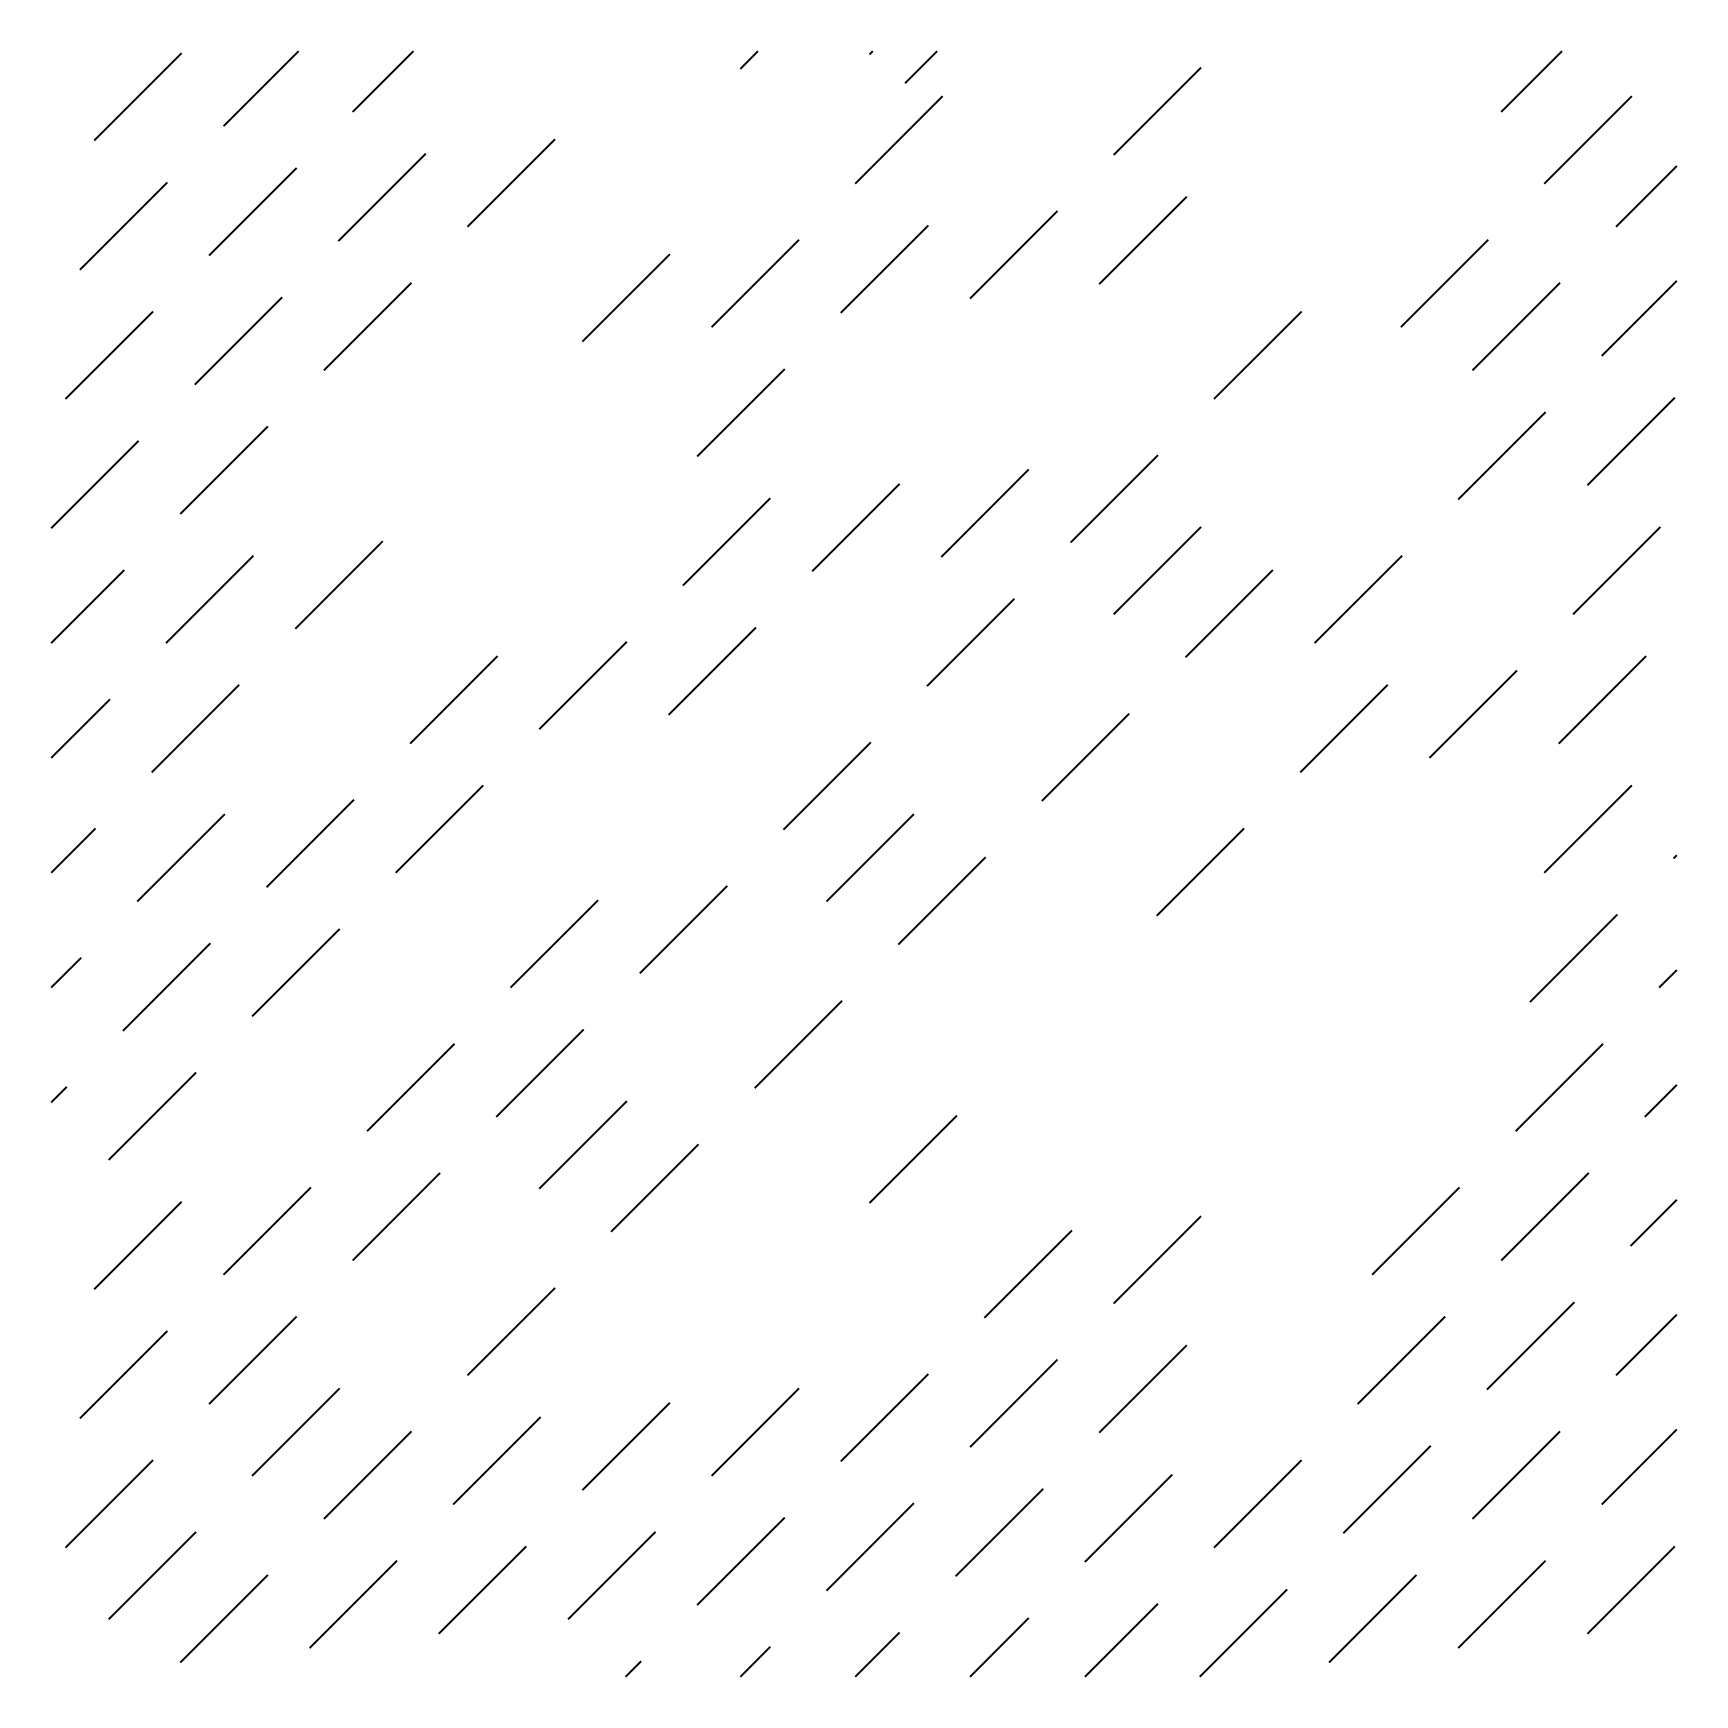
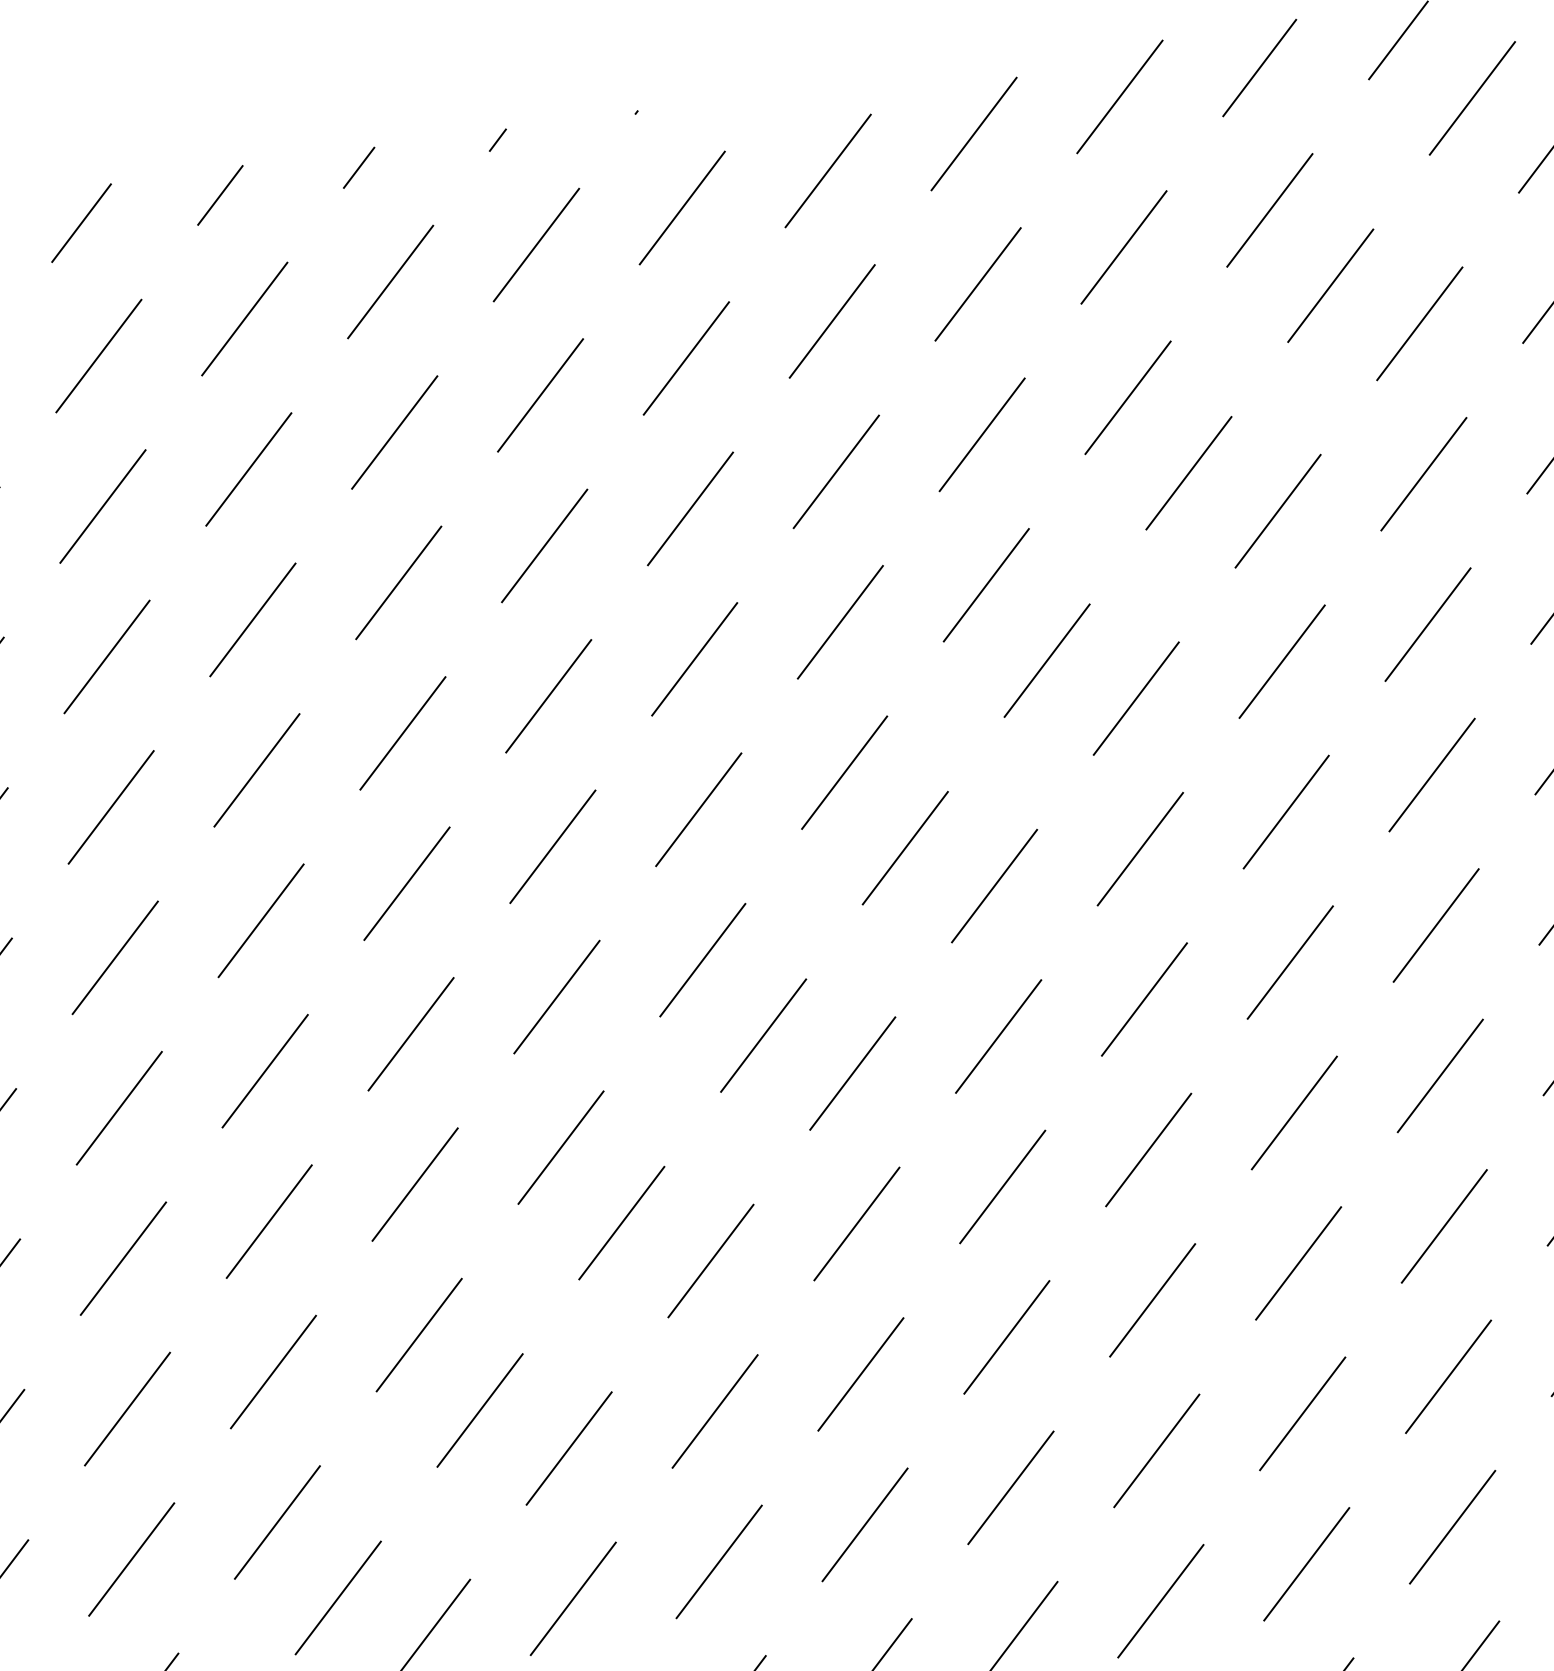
line: (920, 66) -> (358, 167), moved
line: (504, 73) -> (219, 194), added
line: (1409, 88) -> (1259, 67), added
line: (1286, 96) -> (1119, 96), added
line: (1028, 125) -> (828, 170), added
line: (769, 154) -> (536, 245), added
line: (640, 168) -> (390, 281), added
line: (1401, 211) -> (1269, 210), added
line: (1272, 226) -> (1124, 247), added
line: (496, 312) -> (248, 469), added
line: (1128, 369) -> (982, 434), added
line: (999, 383) -> (836, 471), added
line: (870, 398) -> (690, 508), added
line: (611, 427) -> (398, 583), added
line: (1300, 427) -> (1188, 473), added
line: (482, 441) -> (252, 620), added
line: (353, 455) -> (107, 656), added
line: (1372, 470) -> (1277, 511), added
line: (597, 556) -> (403, 733), added
line: (468, 570) -> (257, 770), added
line: (1487, 584) -> (1427, 624), added
line: (841, 656) -> (698, 809), added
line: (324, 714) -> (115, 958), added
line: (1013, 714) -> (905, 848), added
line: (1214, 742) -> (1140, 848), added
line: (697, 800) -> (556, 997), added
line: (568, 814) -> (410, 1033), added
line: (1458, 843) -> (1435, 925), added
line: (1329, 857) -> (1290, 962), added
line: (1071, 886) -> (998, 1036), added
line: (425, 958) -> (269, 1221), added
line: (1444, 972) -> (1440, 1075), added
line: (1315, 986) -> (1294, 1112), added
line: (726, 1001) -> (621, 1223), added
line: (1186, 1001) -> (1149, 1150), added
line: (1056, 1015) -> (1002, 1186), added
line: (927, 1029) -> (856, 1223), added
line: (281, 1101) -> (127, 1408), added
line: (1430, 1101) -> (1444, 1225), added
line: (1300, 1116) -> (1298, 1263), added
line: (1171, 1130) -> (1152, 1300), added
line: (1042, 1144) -> (1006, 1336), added
line: (784, 1173) -> (715, 1411), added
line: (1286, 1245) -> (1302, 1413), added
line: (439, 1288) -> (338, 1597), added
line: (898, 1288) -> (864, 1524), added
line: (769, 1302) -> (718, 1561), added
line: (640, 1317) -> (573, 1599), added
line: (1272, 1374) -> (1307, 1564), added

